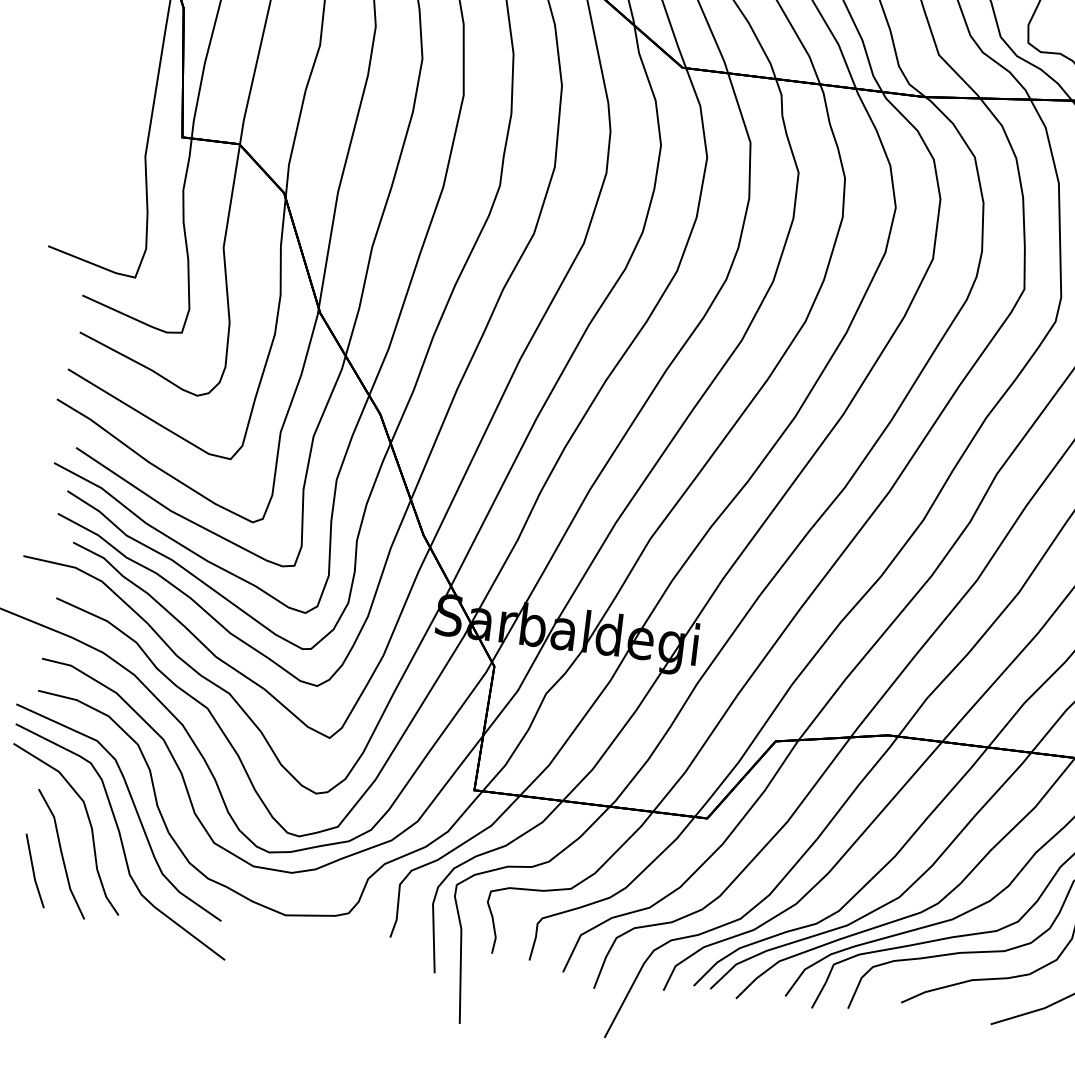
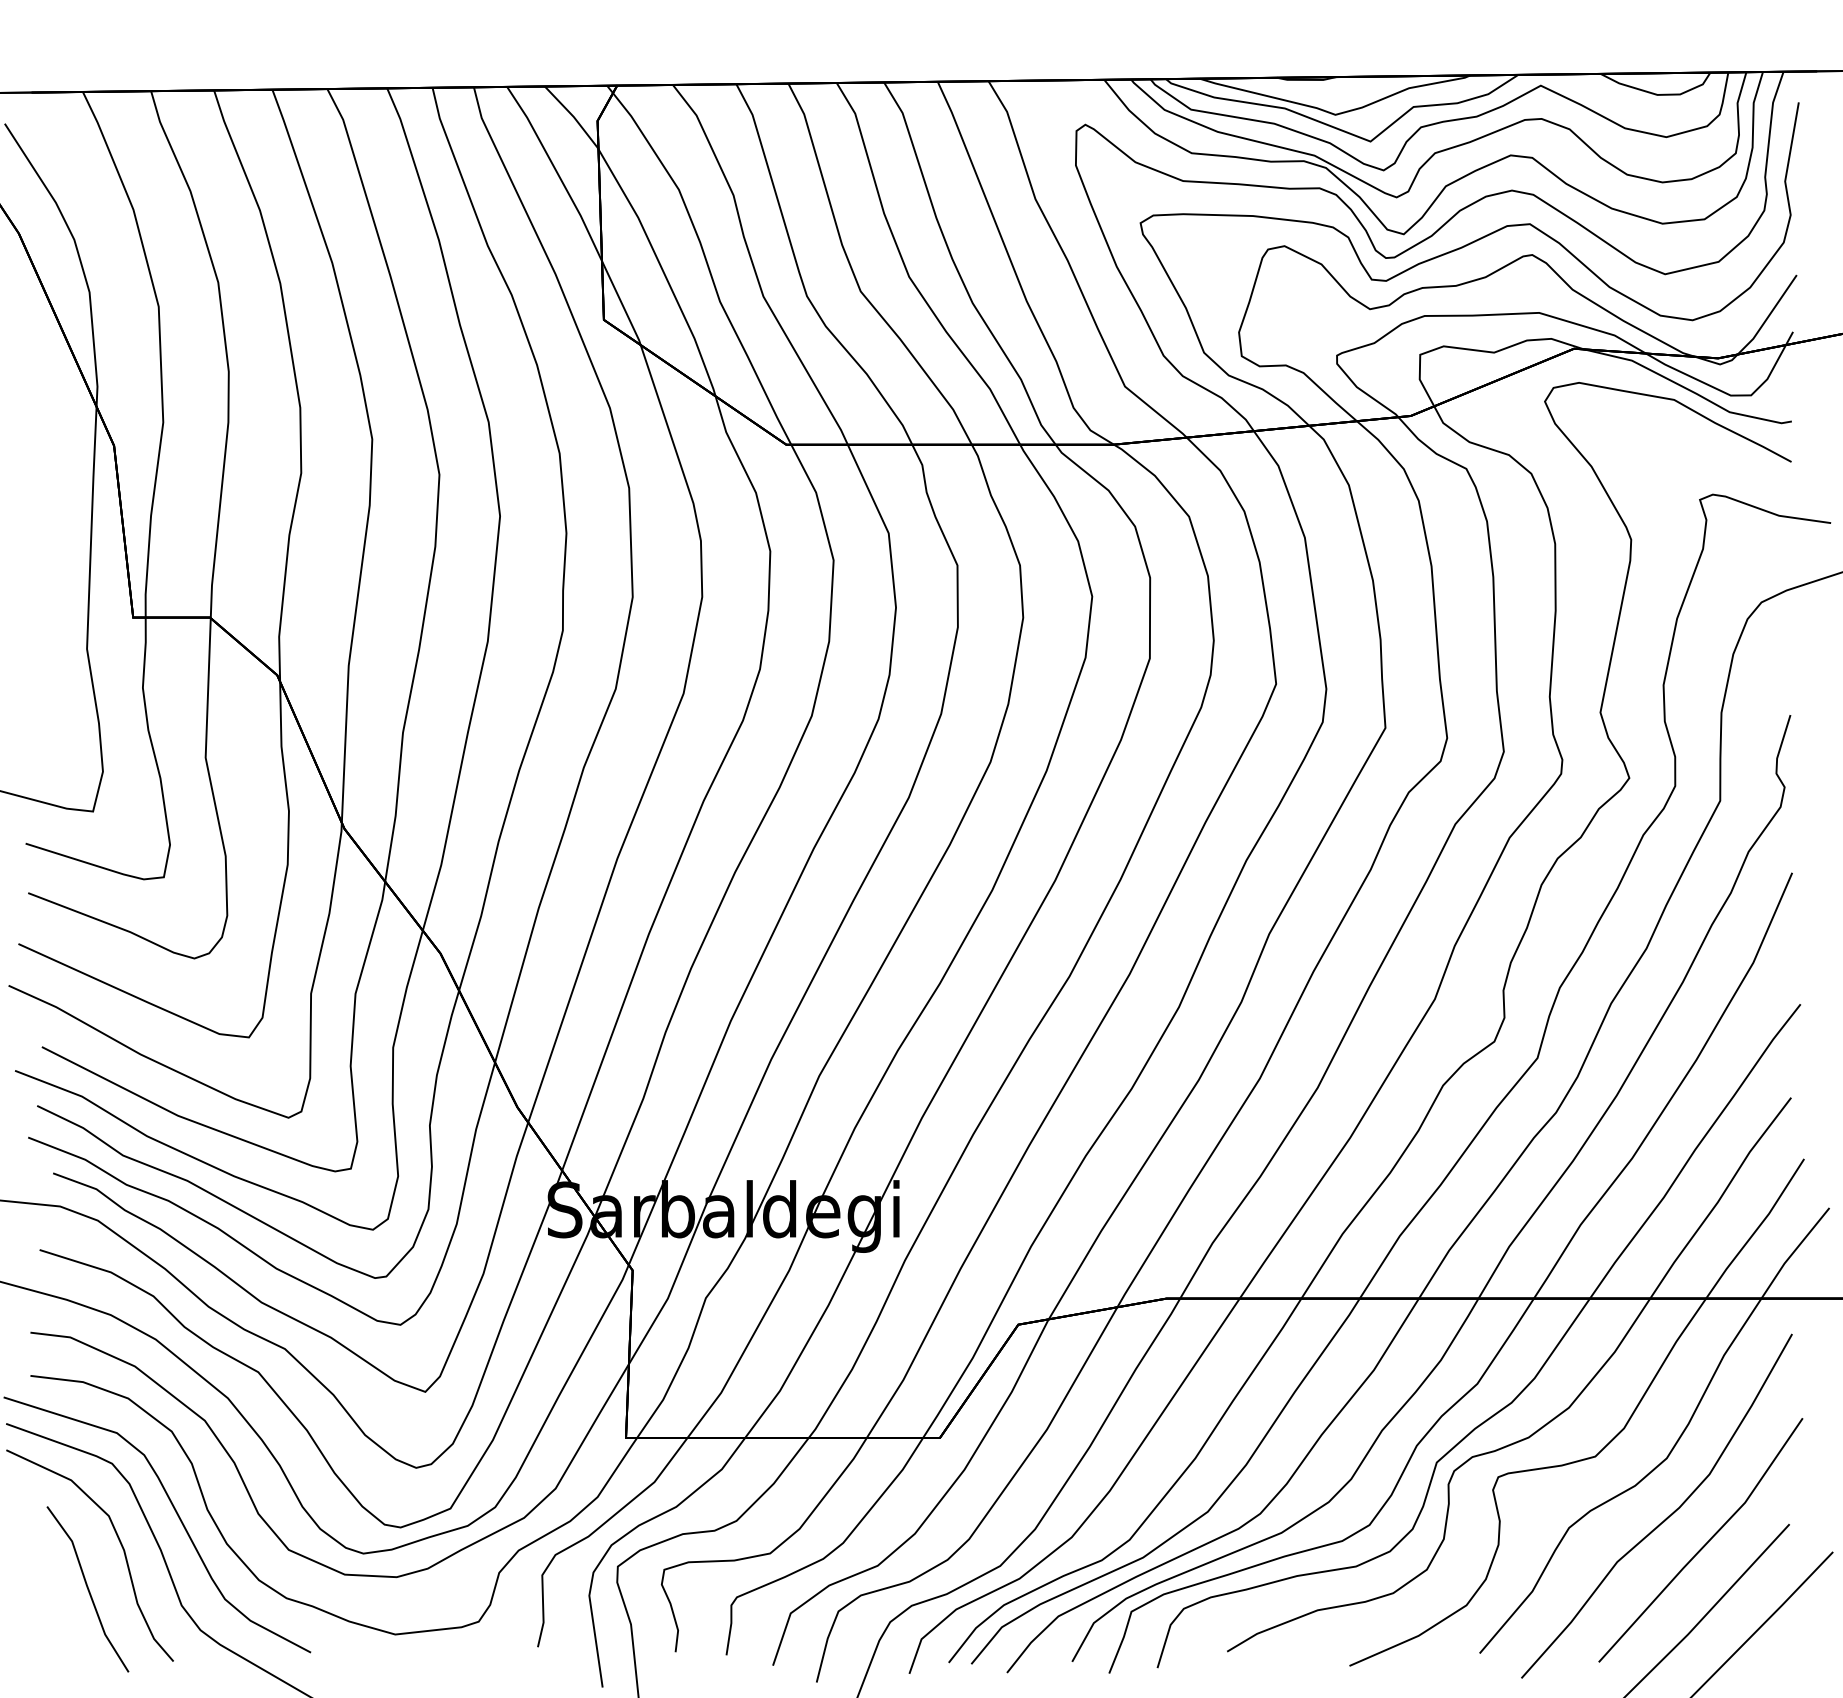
line: (34, 871) -> (54, 1616), removed

